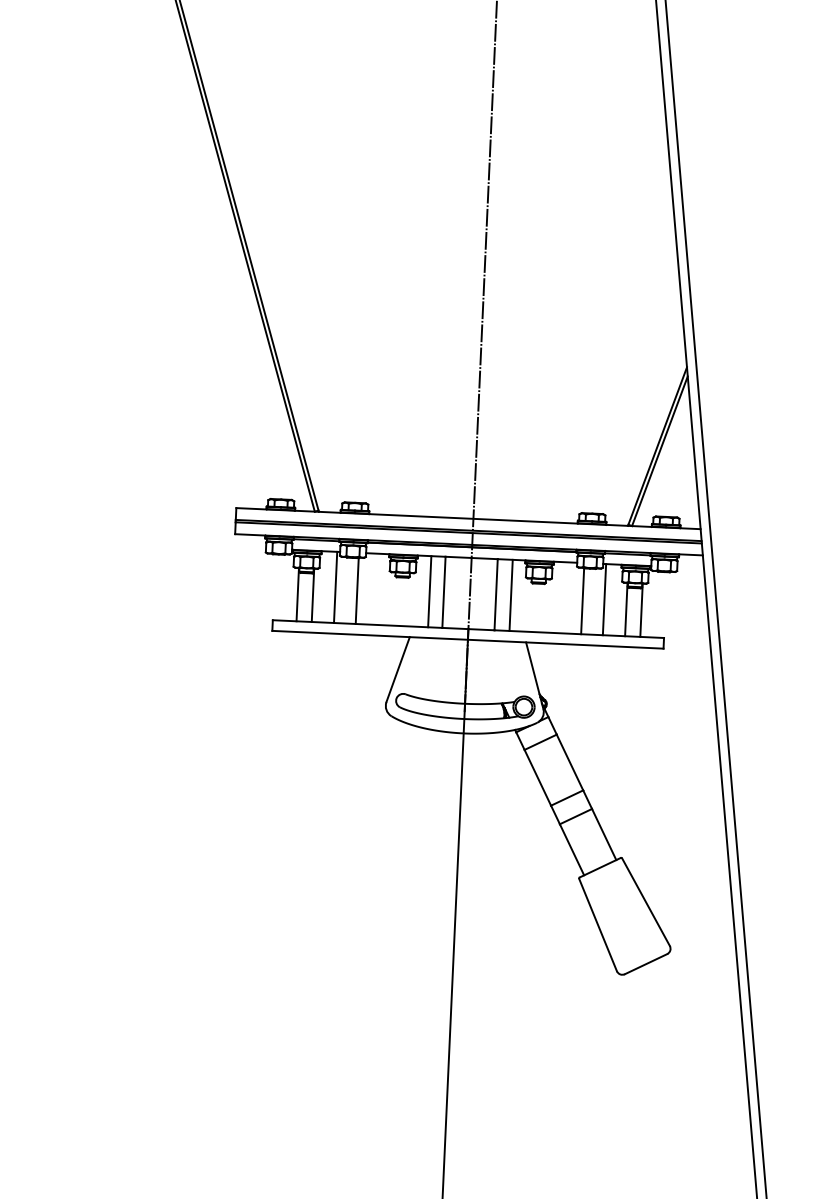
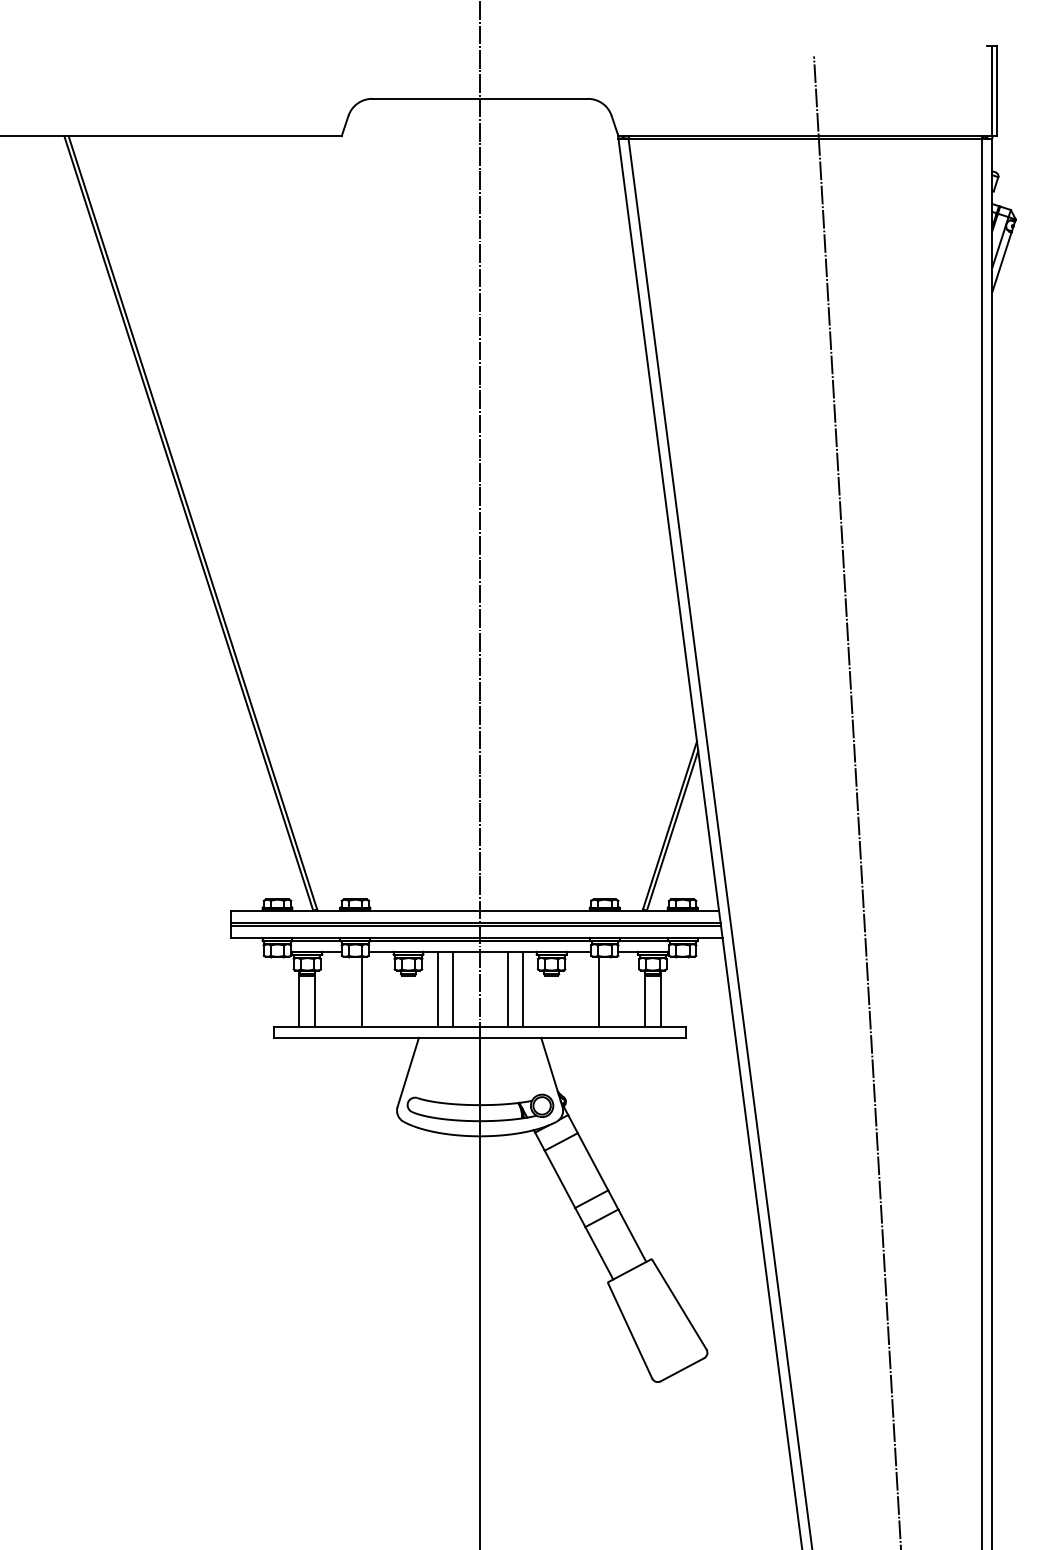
line: (335, 586) -> (338, 988), removed
line: (604, 598) -> (621, 988), removed

